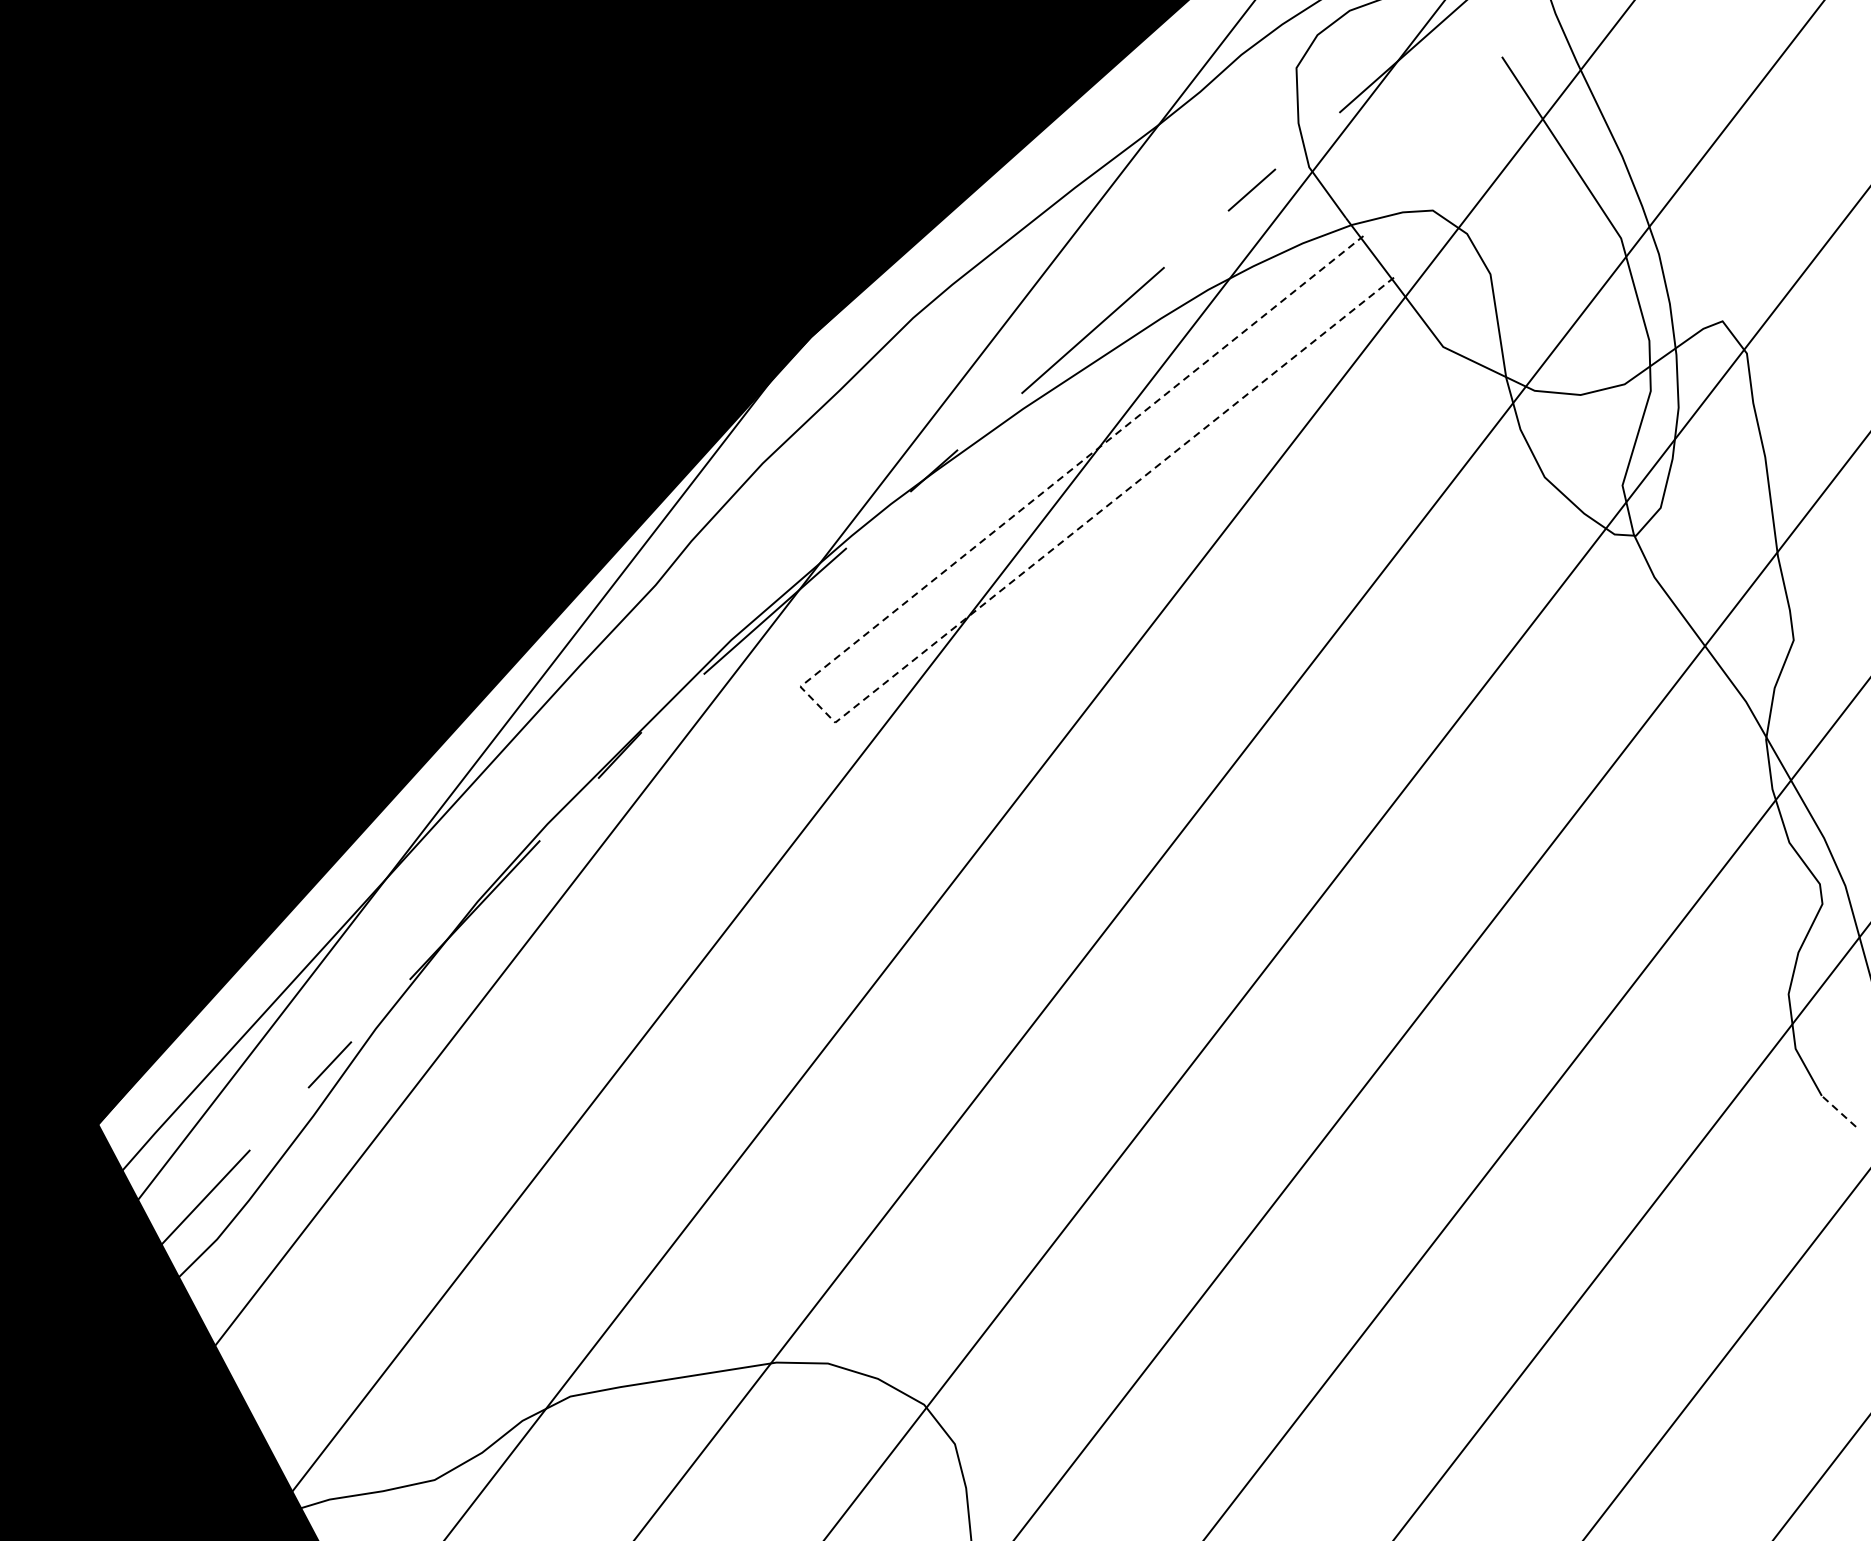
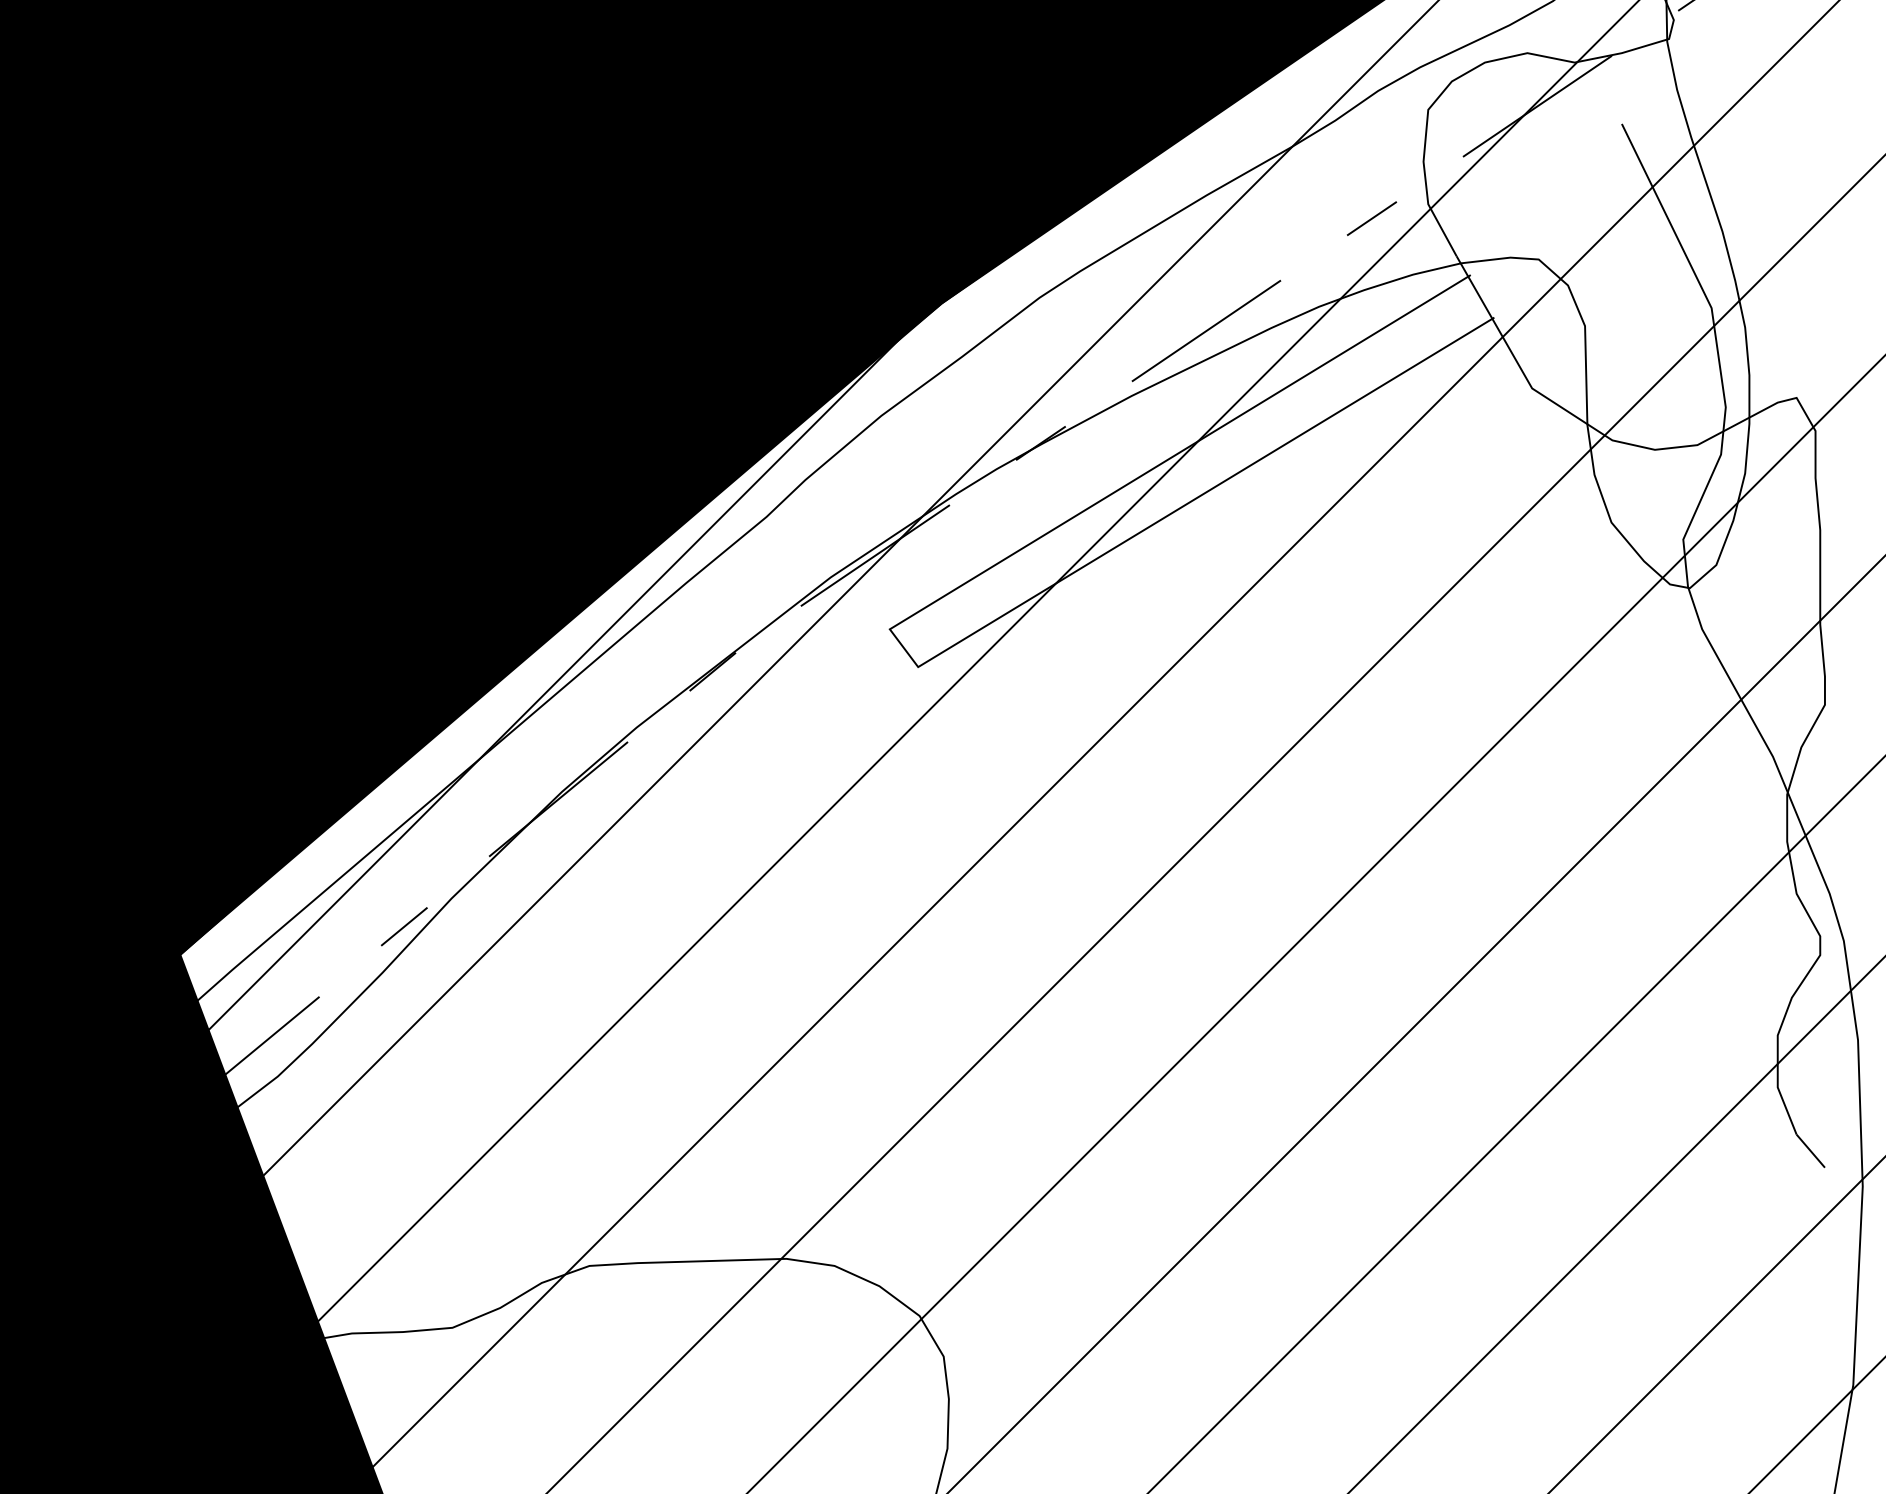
line: (814, 702) -> (901, 645), dashed -> solid
line: (1838, 1111) -> (1810, 1151), dashed -> solid

